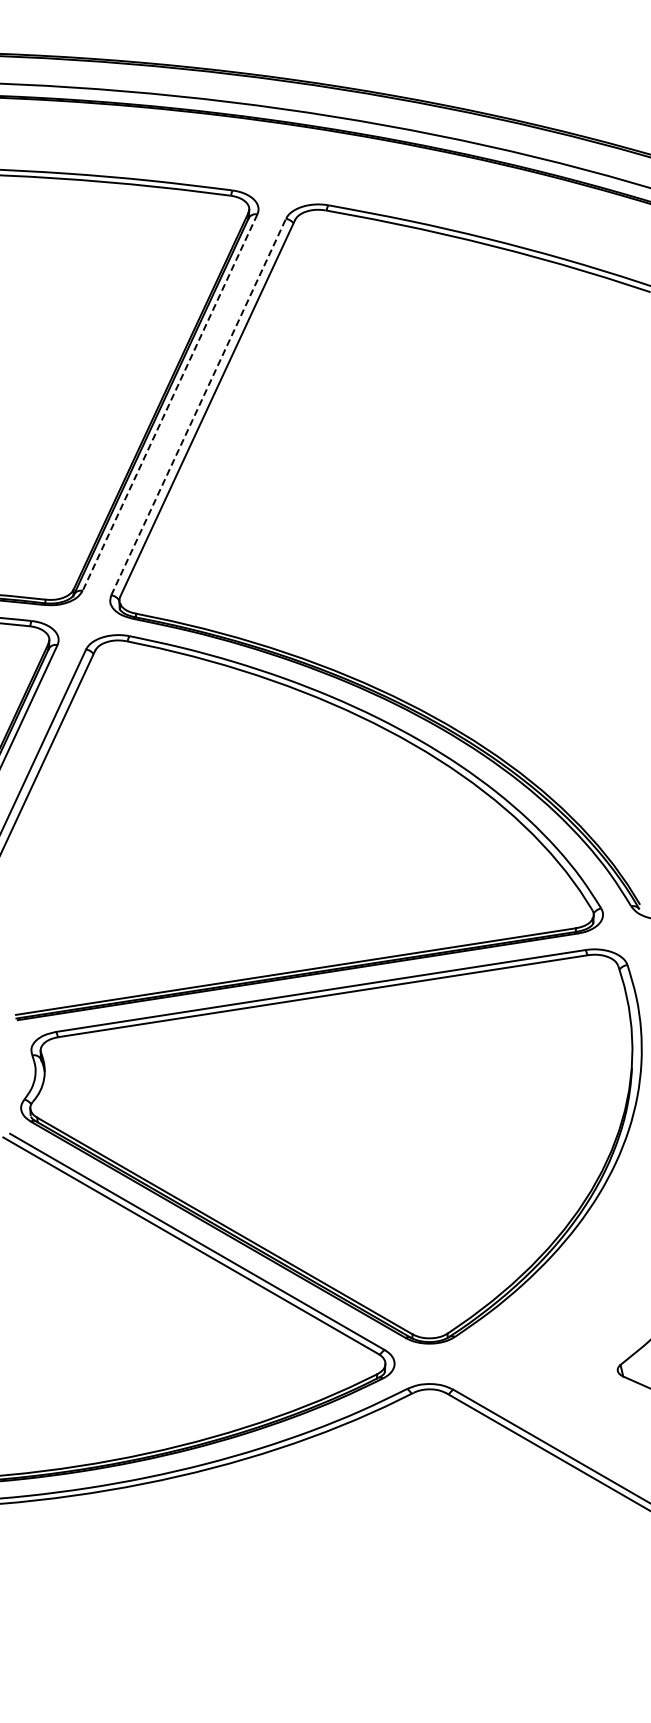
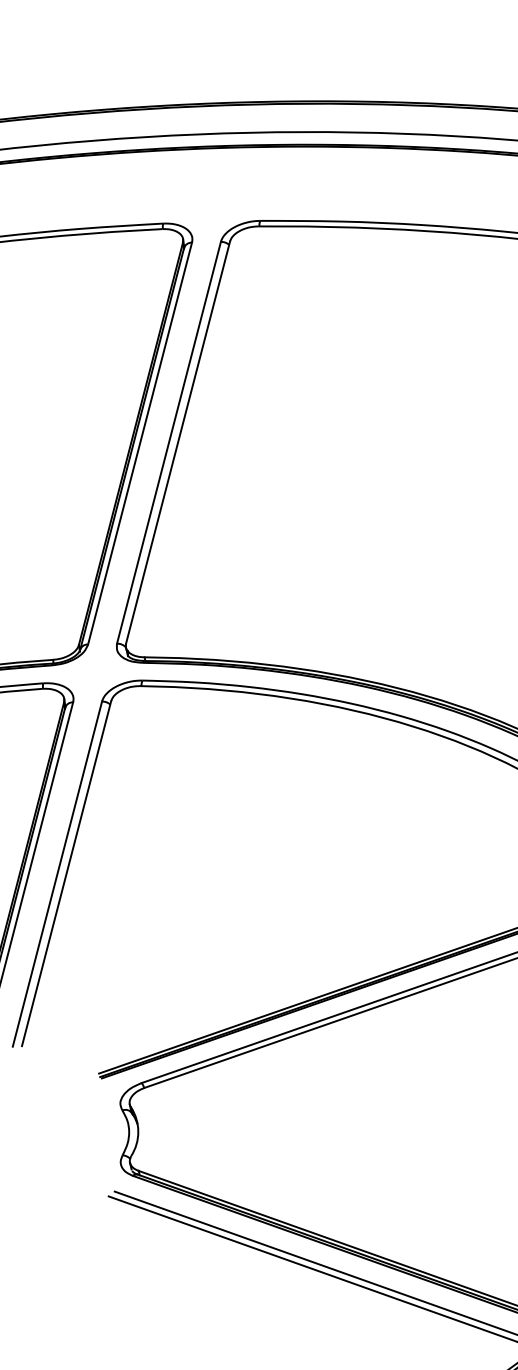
line: (170, 402) -> (140, 443), dashed -> solid
line: (198, 407) -> (168, 443), dashed -> solid

